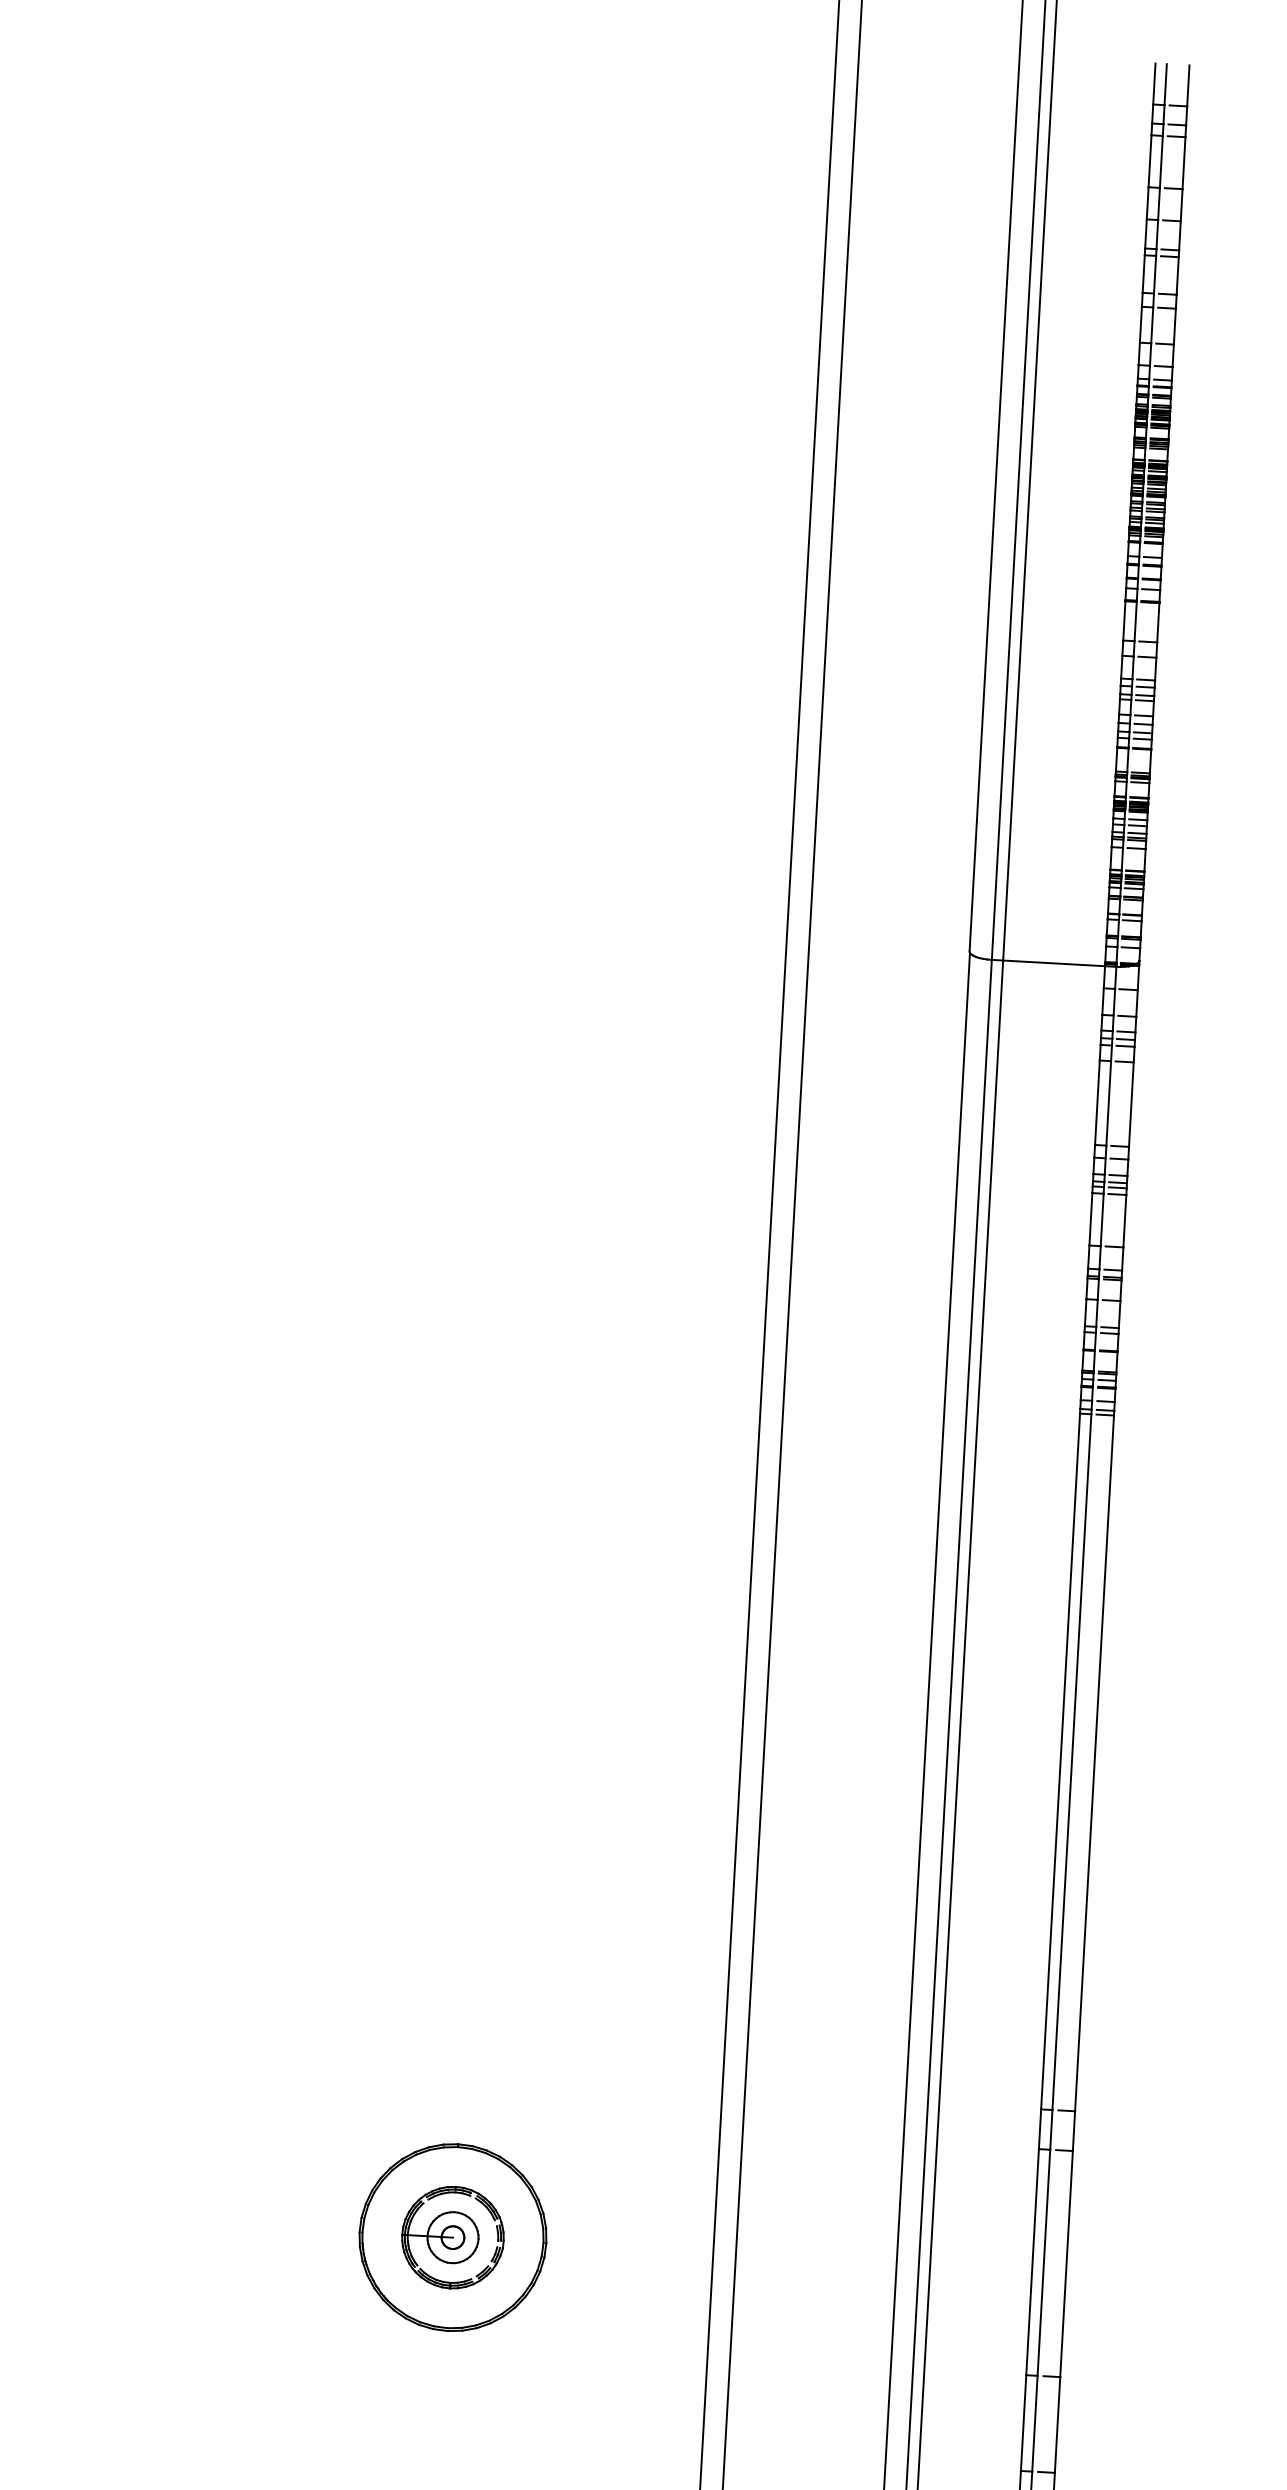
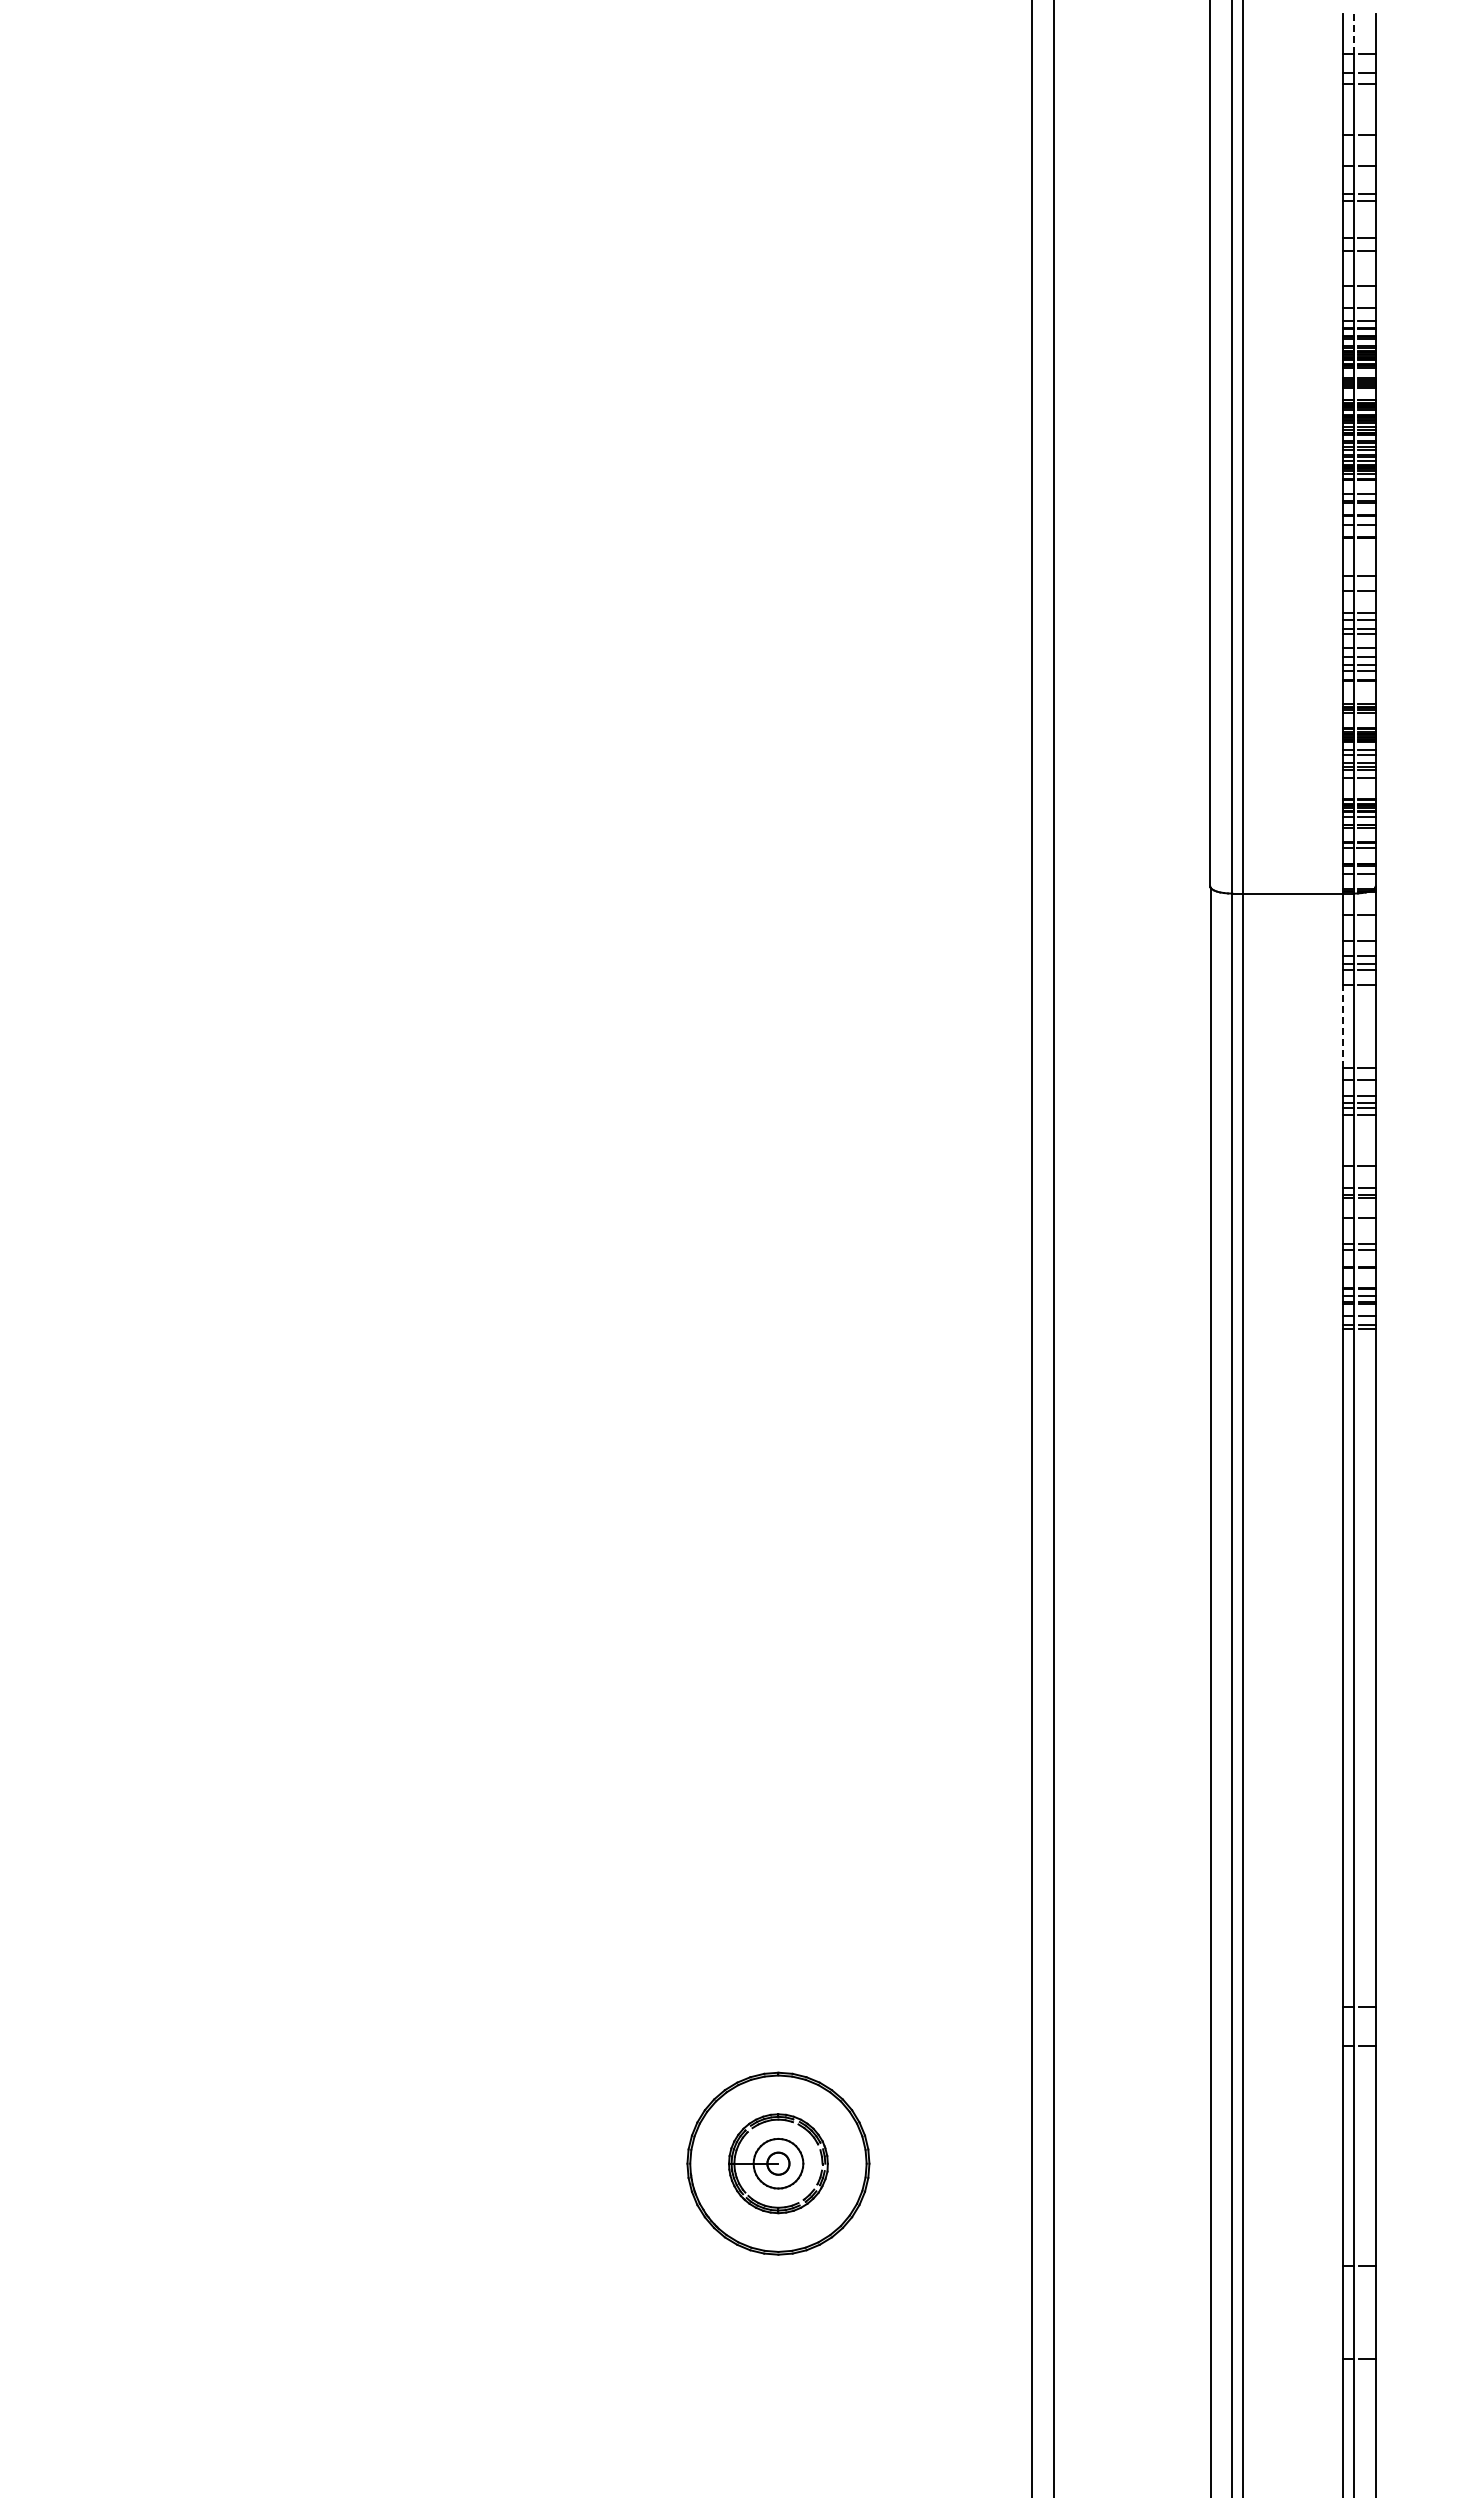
line: (1165, 85) -> (1353, 34), solid -> dashed
line: (1097, 1102) -> (1342, 1026), solid -> dashed

